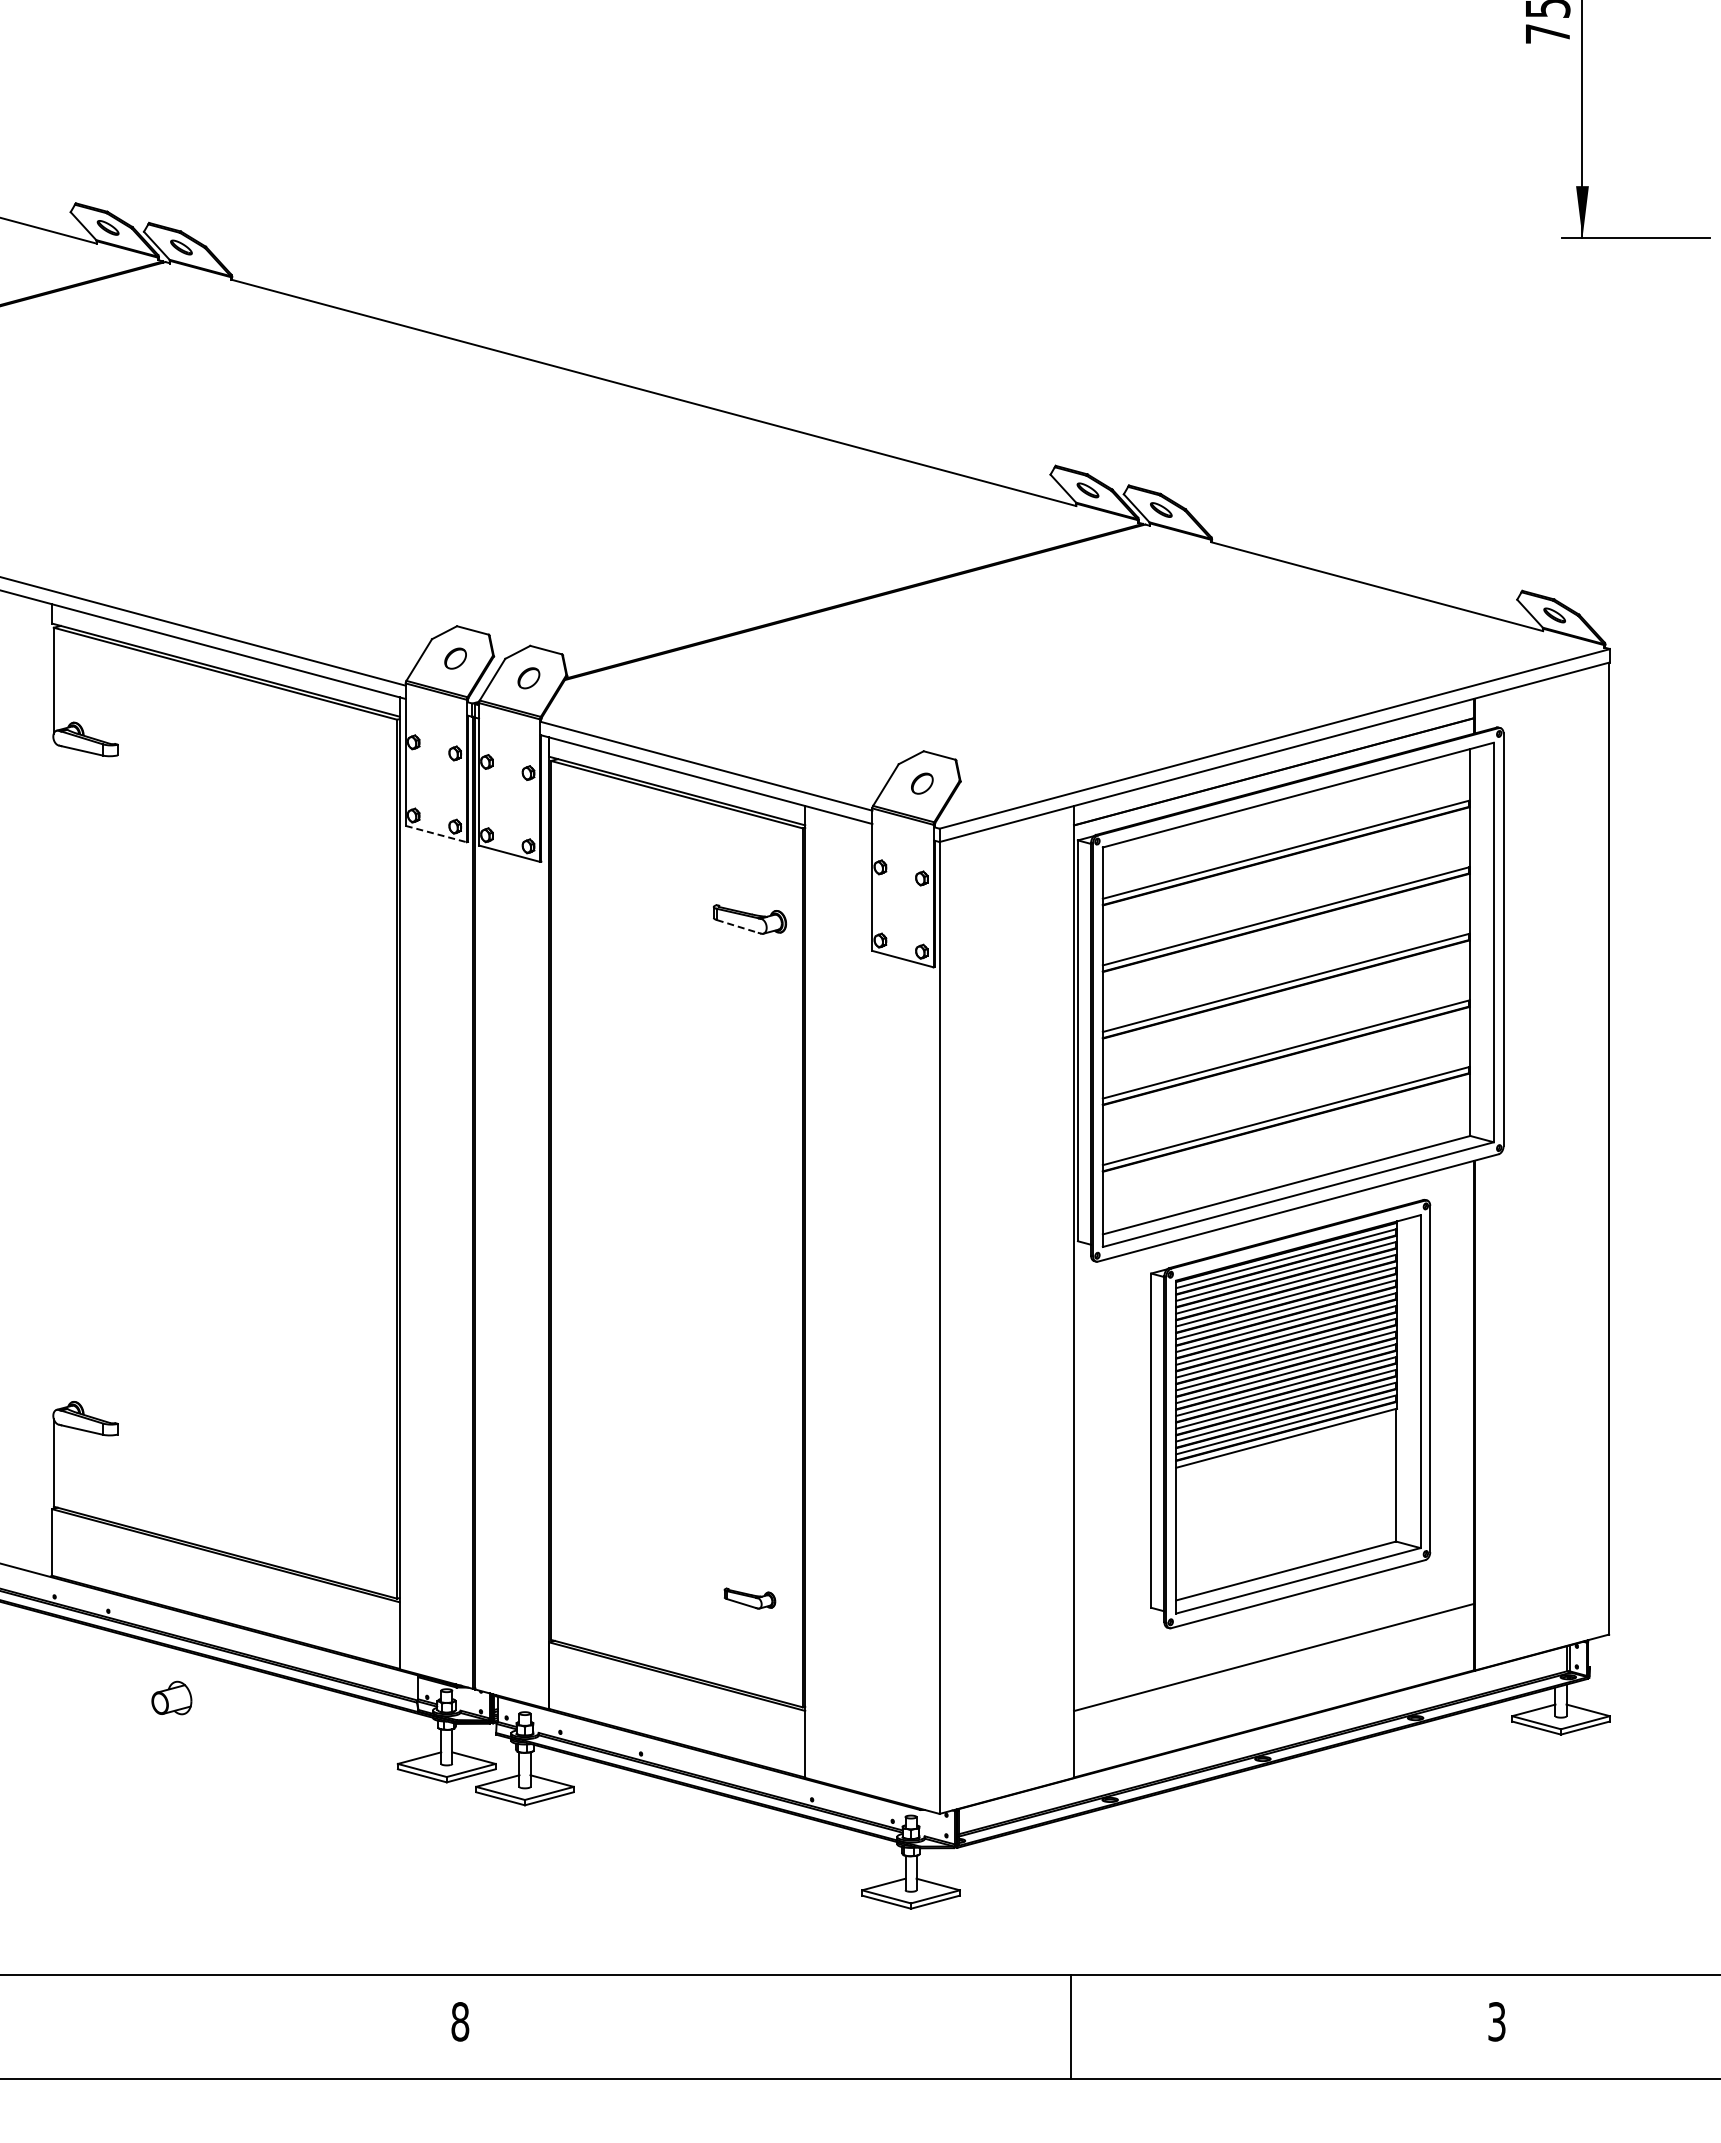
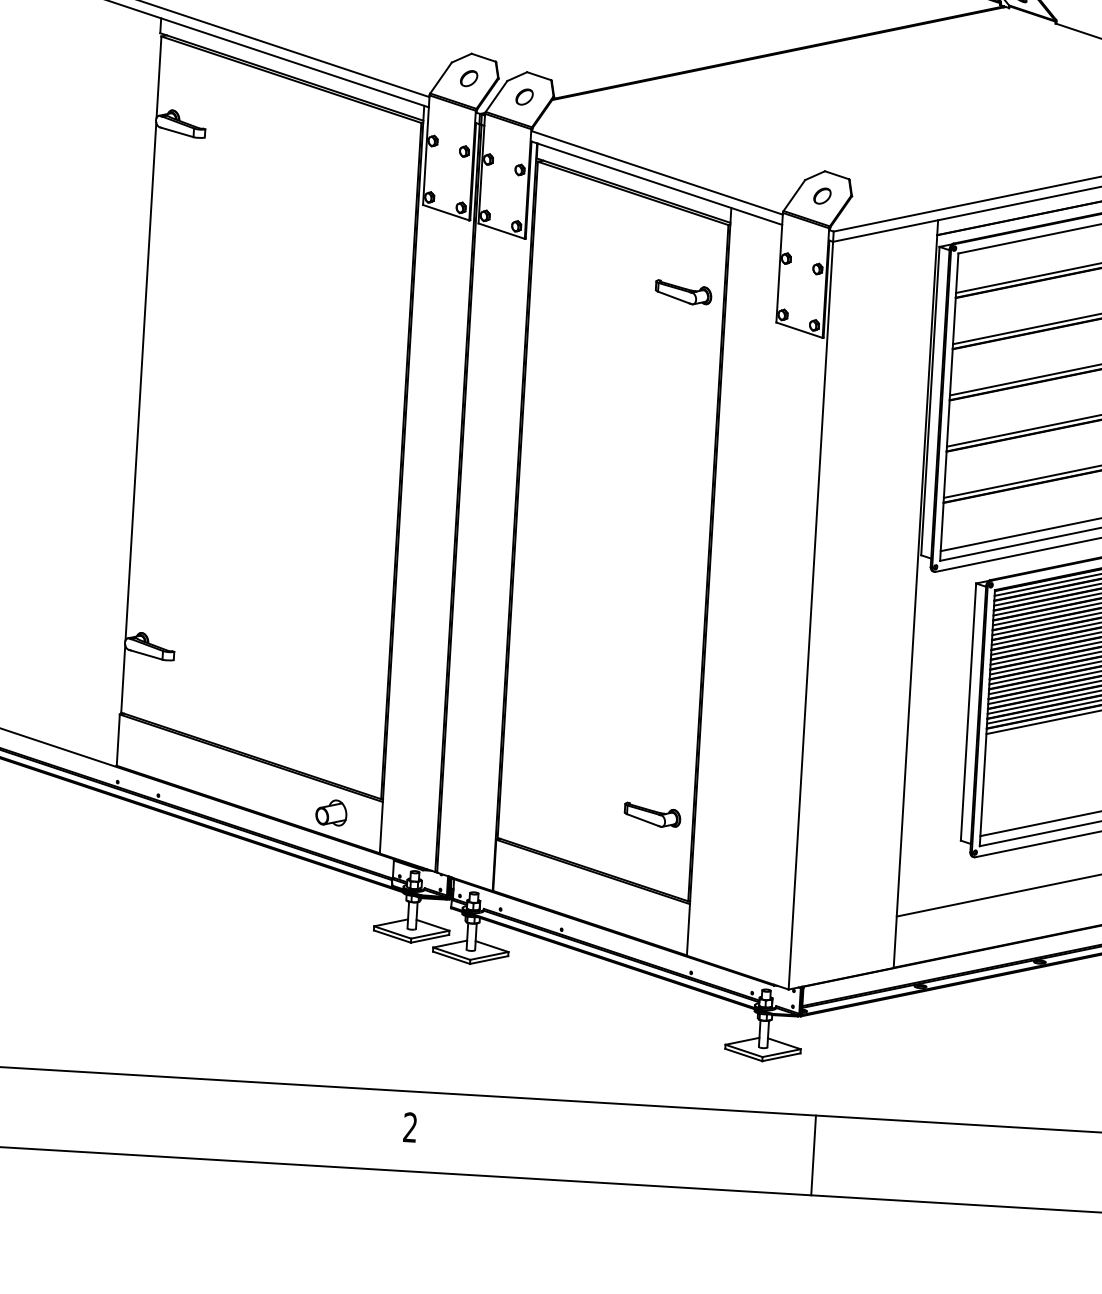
line: (436, 834) -> (446, 213), dashed -> solid
line: (737, 926) -> (673, 297), dashed -> solid
line: (53, 1076) -> (140, 381), added
part: (749, 1598) -> (652, 815), size x1.43
part: (171, 1697) -> (331, 812), moved
text: (460, 2021) -> (410, 1127), 8 -> 2
line: (1070, 2026) -> (813, 1155), moved

